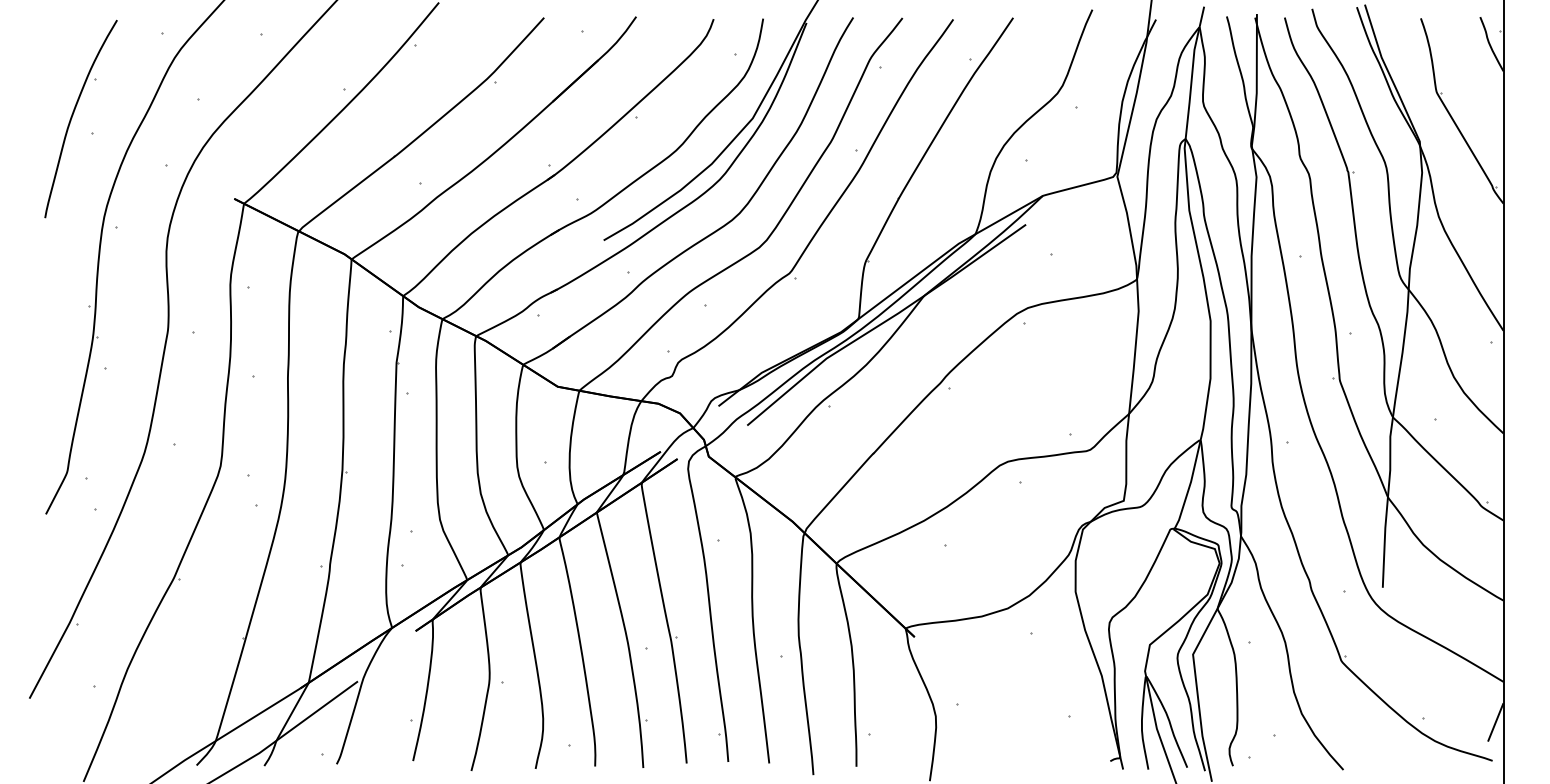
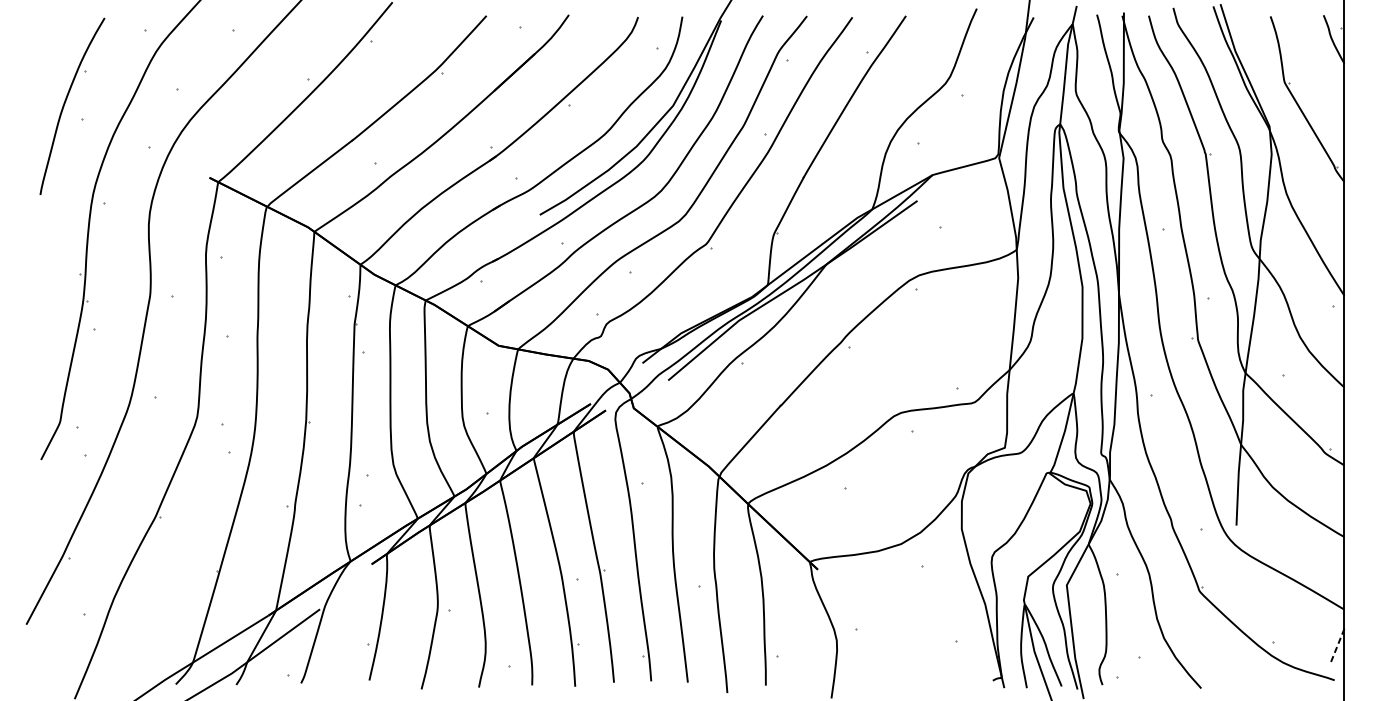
line: (1495, 722) -> (1337, 646), solid -> dashed

